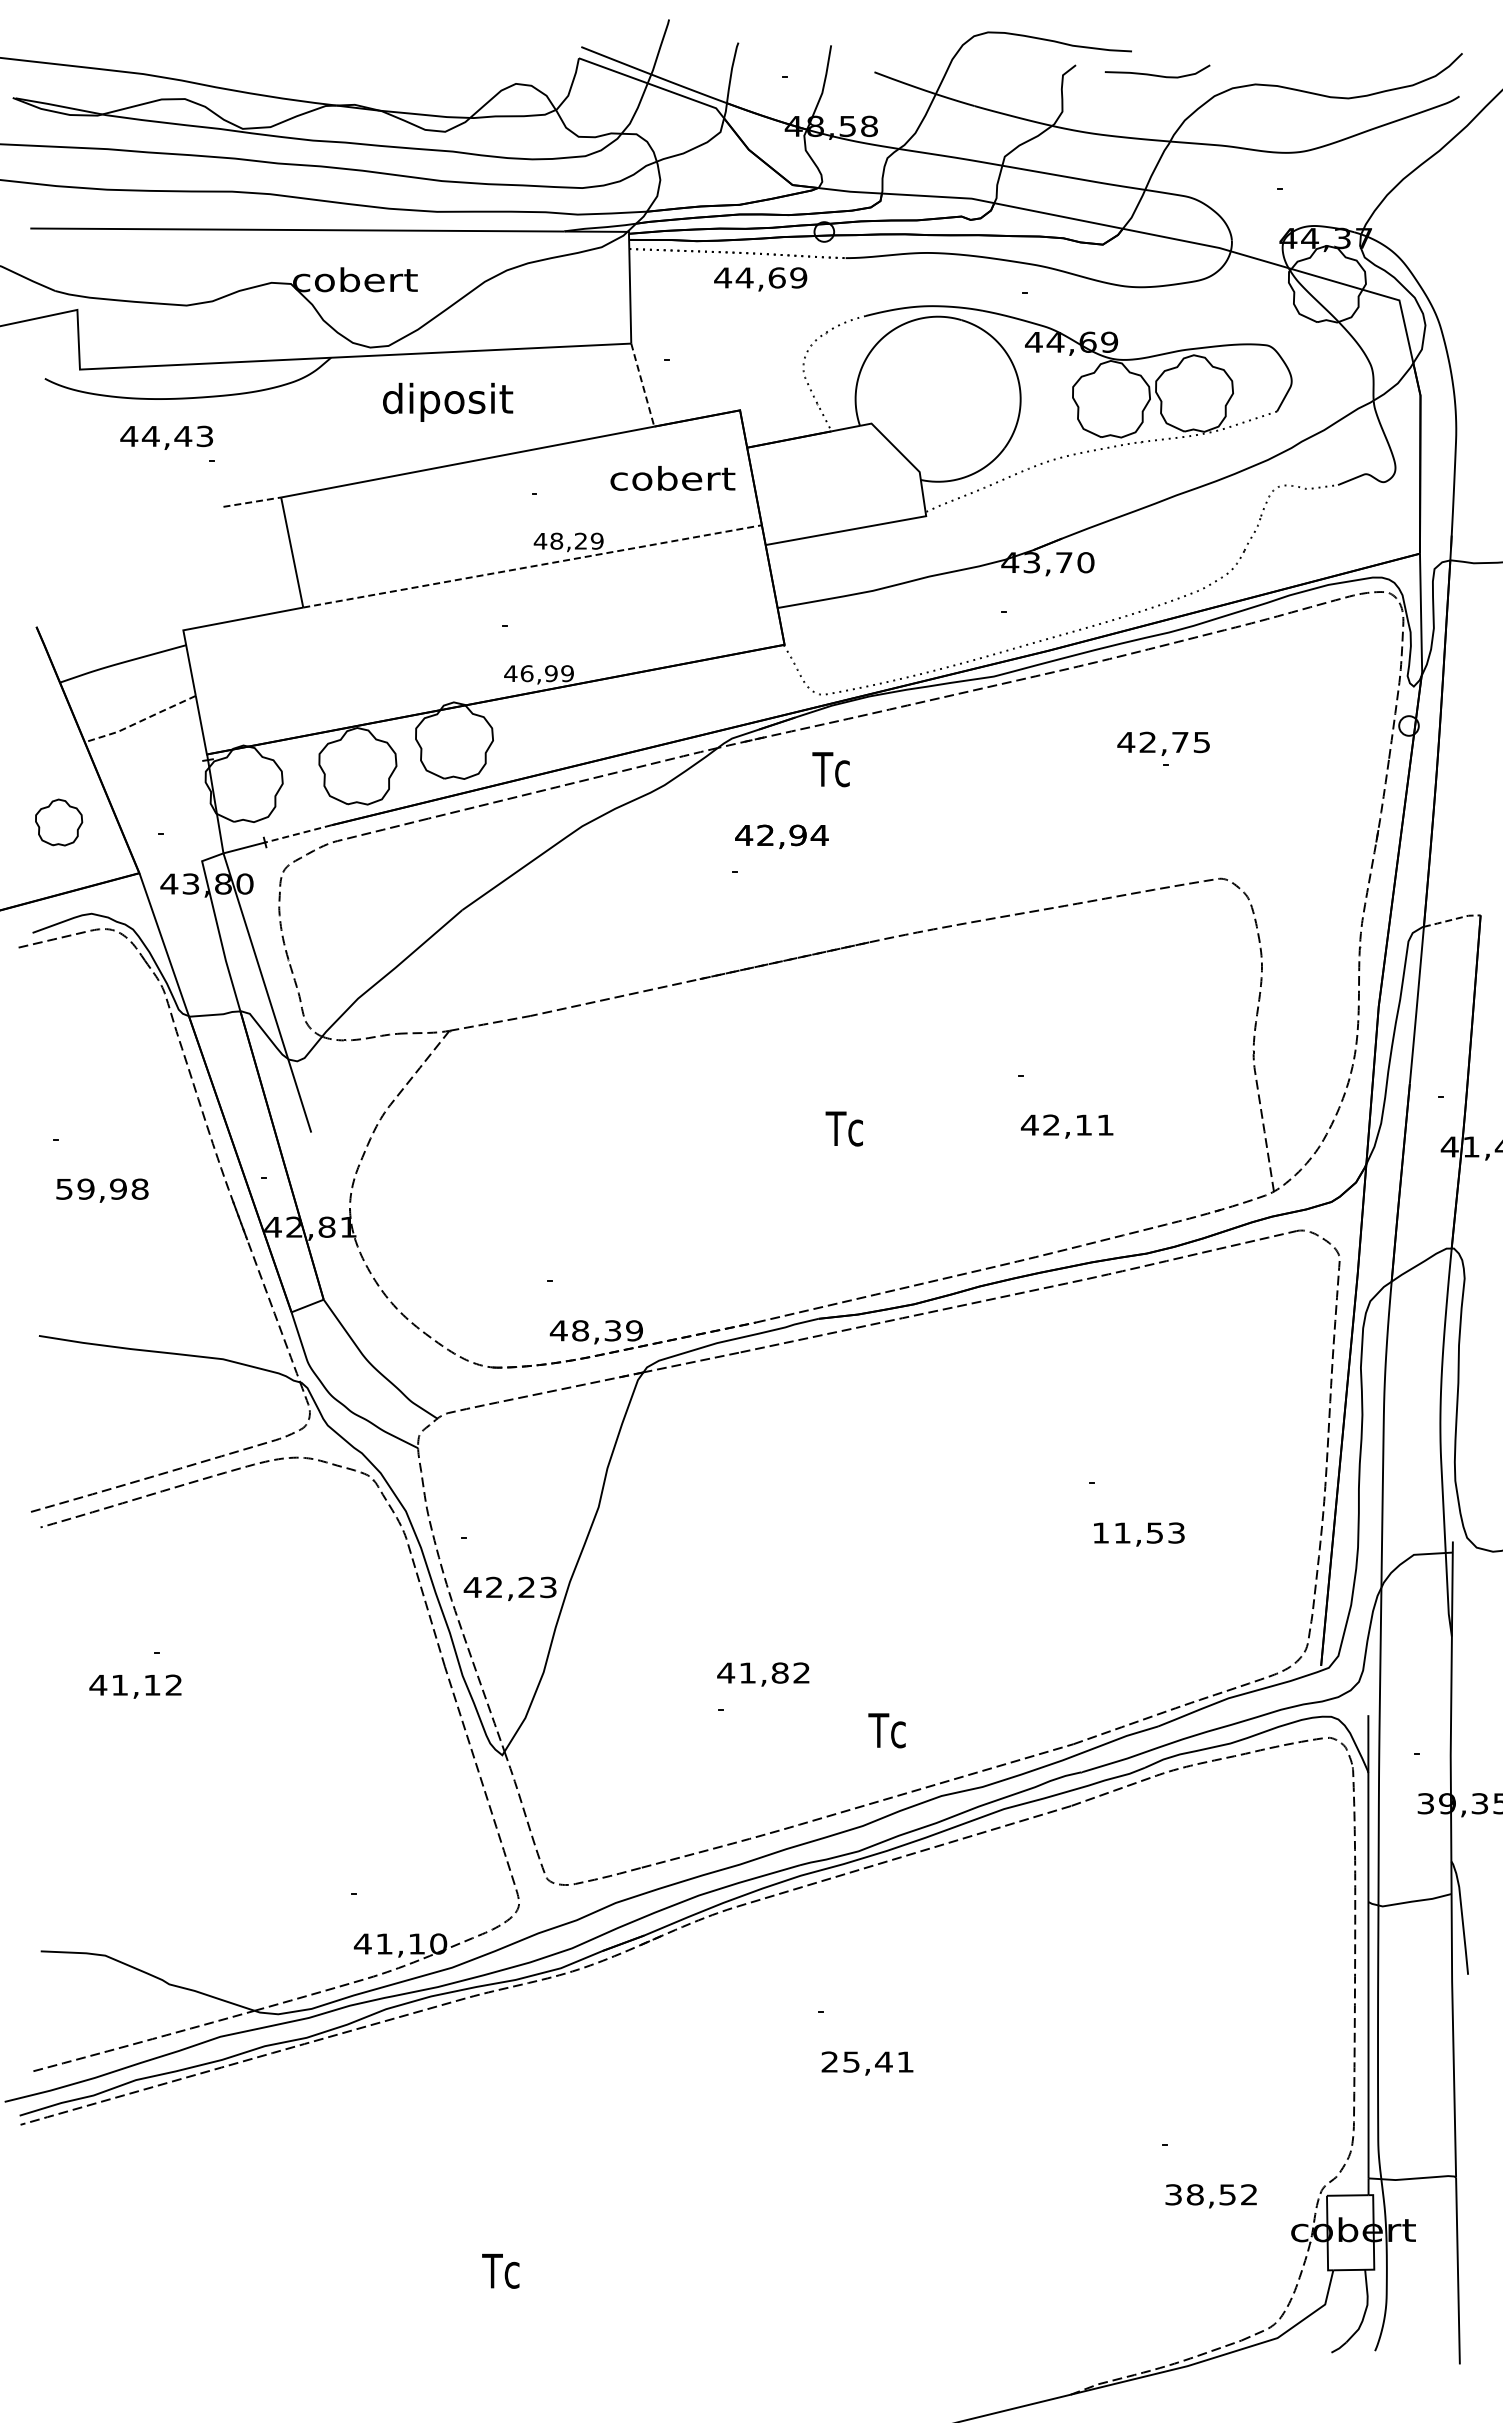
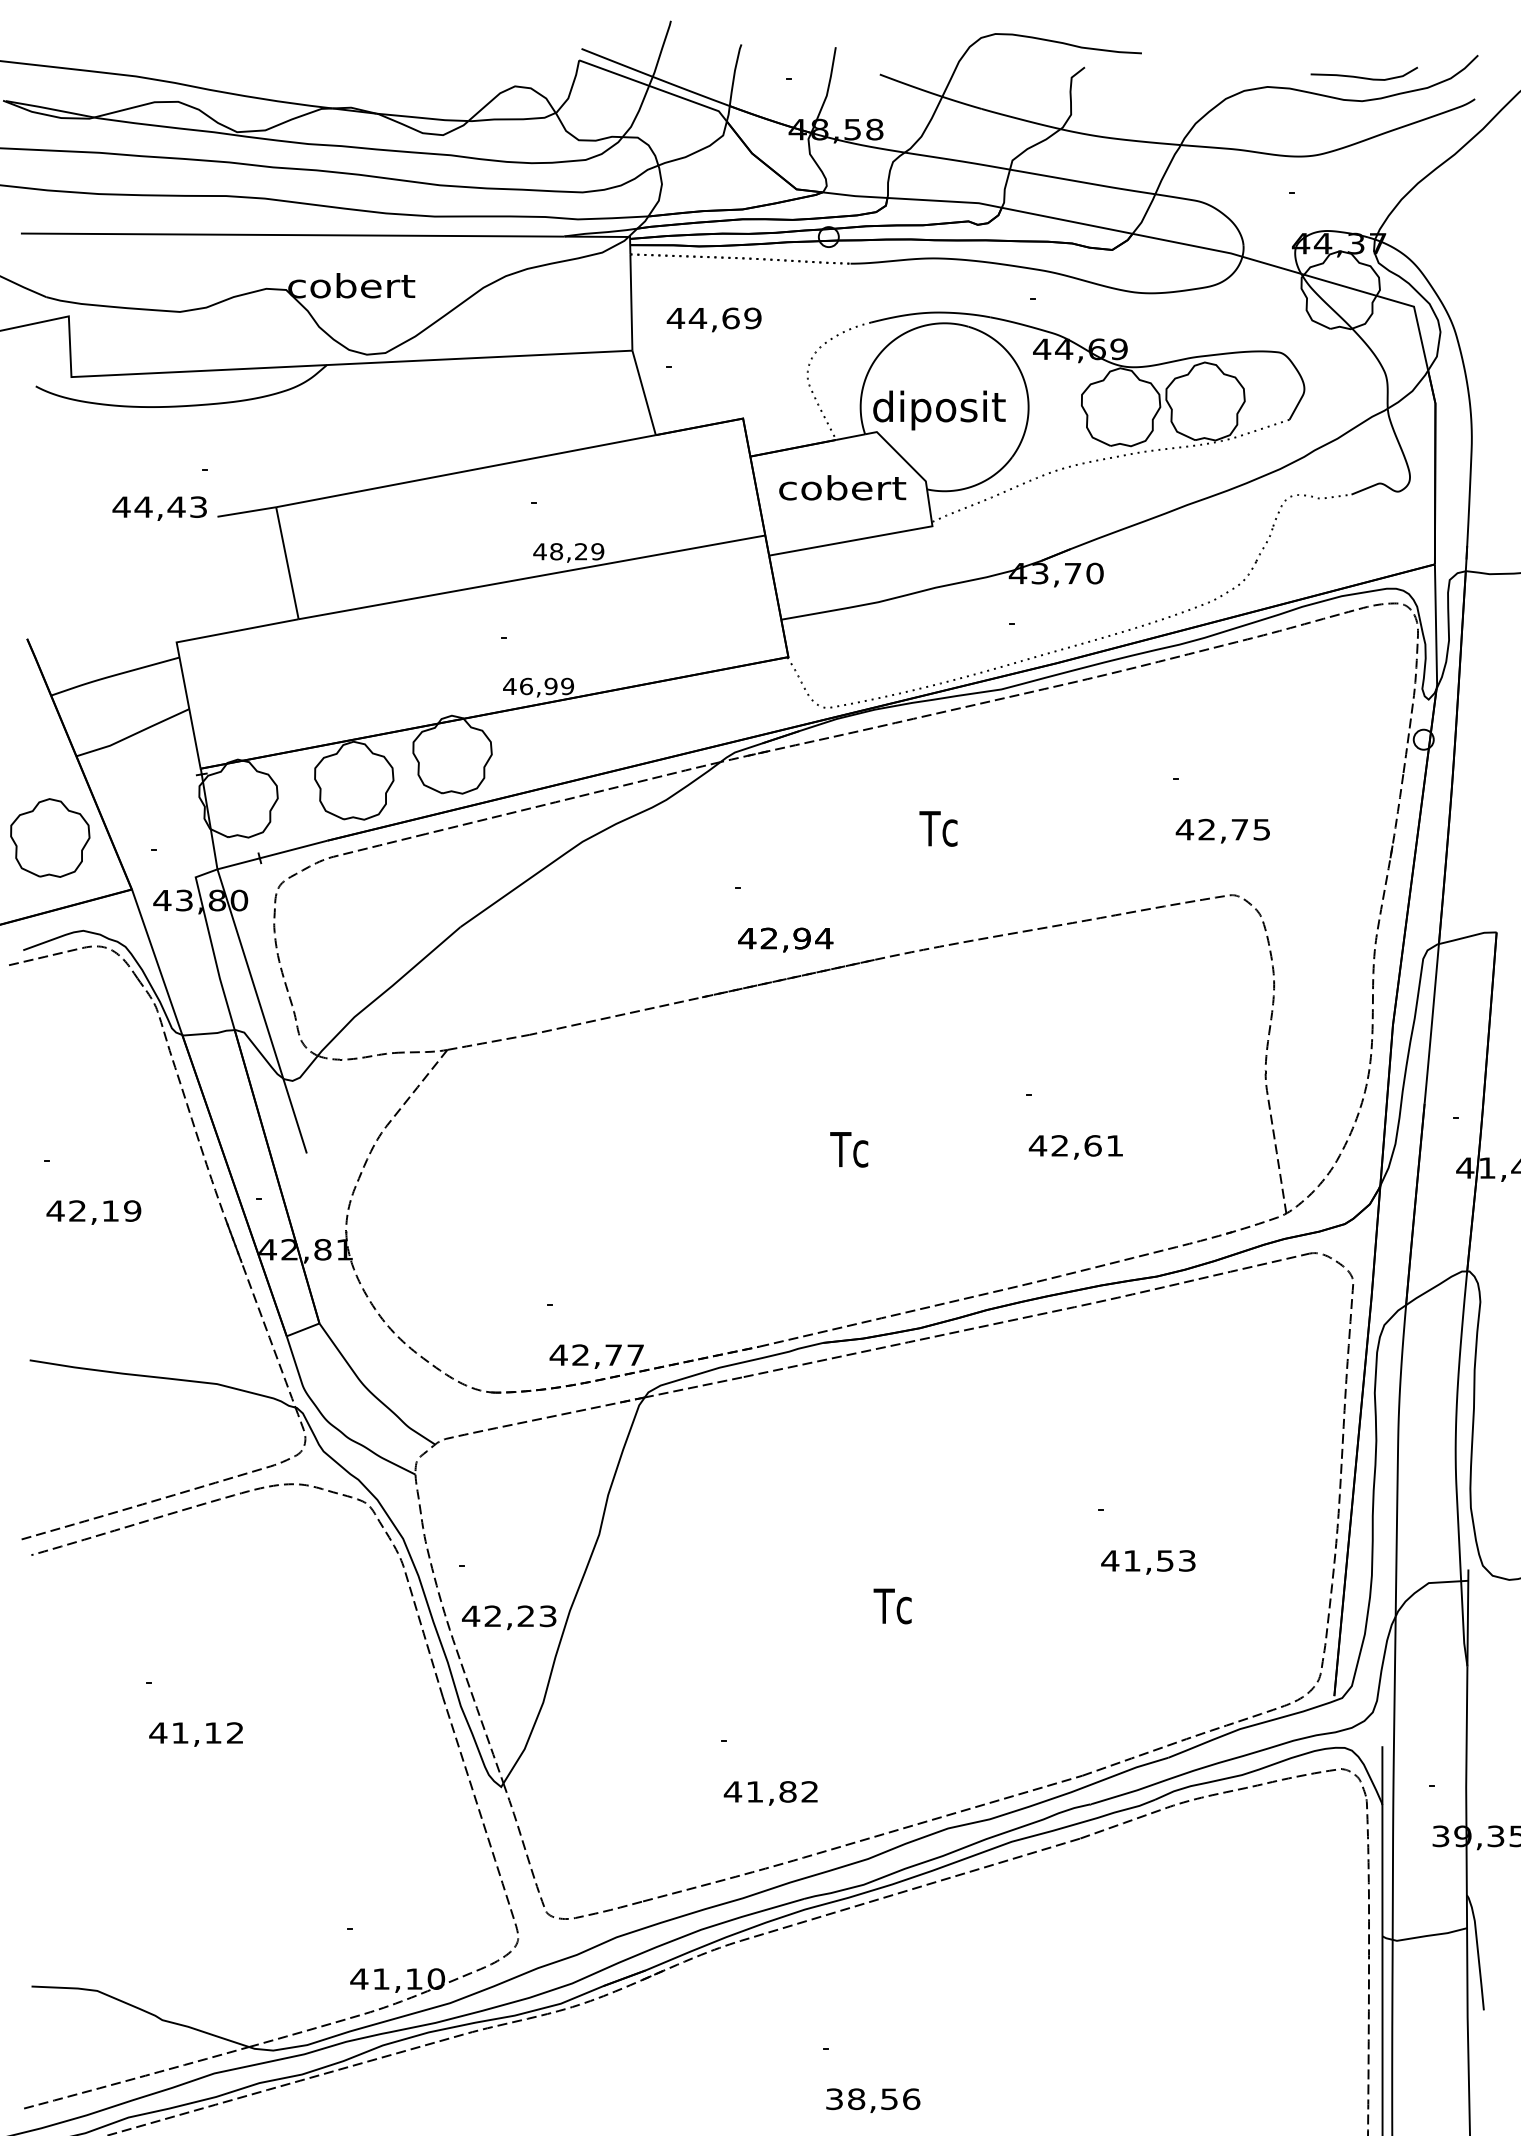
curve: (1156, 74) -> (1363, 76), moved
text: (760, 279) -> (714, 320), moved
line: (642, 385) -> (643, 393), dashed -> solid
text: (448, 401) -> (939, 409), moved
text: (166, 437) -> (159, 508), moved
text: (672, 478) -> (842, 487), moved
line: (252, 502) -> (247, 512), dashed -> solid
line: (532, 566) -> (531, 577), dashed -> solid
line: (140, 721) -> (133, 735), dashed -> solid
text: (1163, 743) -> (1222, 830), moved
text: (830, 769) -> (937, 828), moved
part: (58, 822) -> (49, 837), size x1.67
line: (297, 833) -> (292, 849), dashed -> solid
text: (781, 836) -> (785, 939), moved
line: (1452, 919) -> (1468, 936), dashed -> solid
text: (1083, 1124) -> (1092, 1145), 42,11 -> 42,61
text: (101, 1188) -> (93, 1210), 59,98 -> 42,19
text: (607, 1330) -> (608, 1354), 48,39 -> 42,77
text: (1100, 1532) -> (1109, 1560), 11,53 -> 41,53
text: (763, 1674) -> (771, 1793), moved
text: (135, 1686) -> (196, 1734), moved
text: (886, 1730) -> (892, 1606), moved
text: (867, 2061) -> (872, 2098), 25,41 -> 38,56

